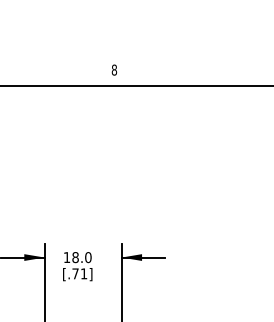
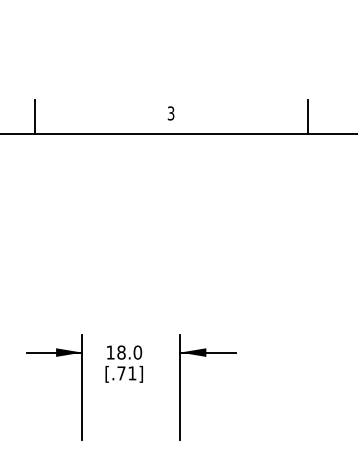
text: (113, 70) -> (170, 113), 8 -> 3
line: (7, 72) -> (34, 116), added
line: (221, 72) -> (307, 116), added

